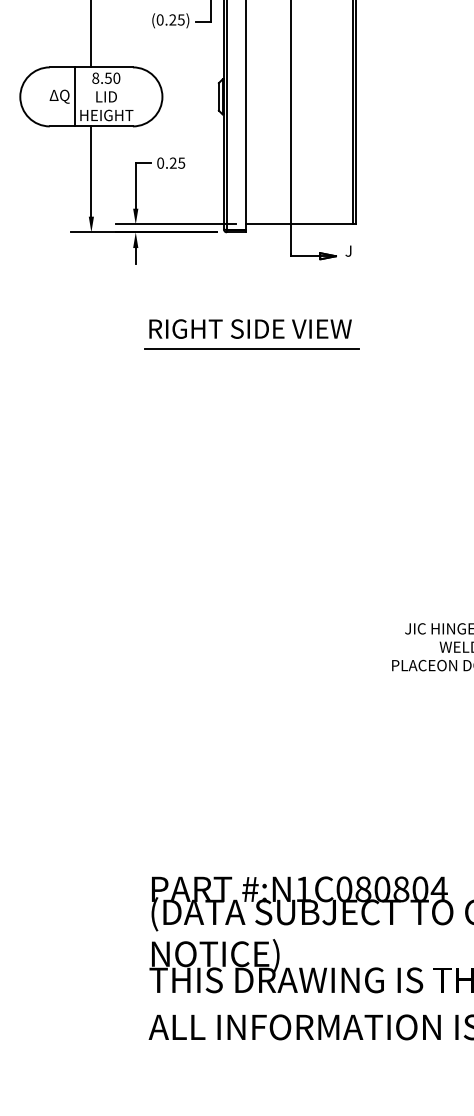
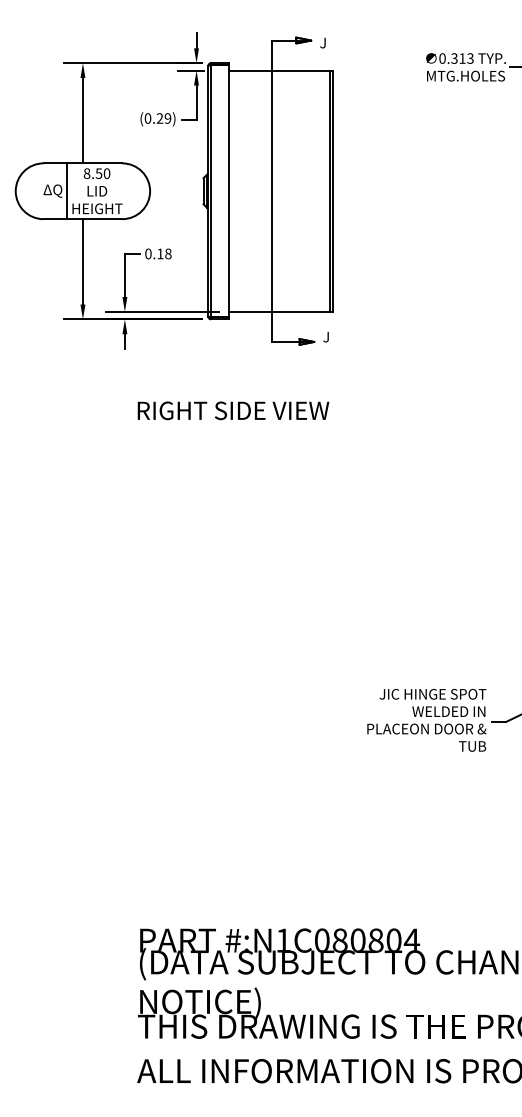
text: (180, 19) -> (167, 118), (0.25) -> (0.29)
text: (177, 162) -> (164, 253), 0.25 -> 0.18
line: (251, 348) -> (234, 429), removed

